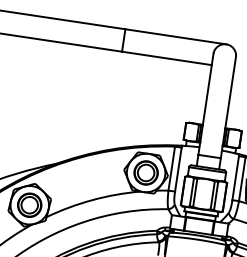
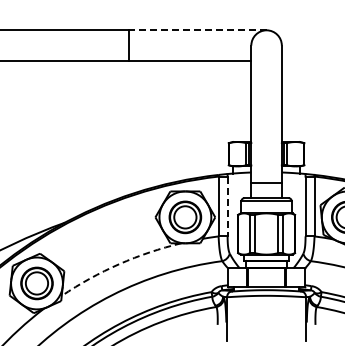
line: (175, 36) -> (197, 30), solid -> dashed
line: (178, 169) -> (227, 206), solid -> dashed
arc: (92, 200) -> (119, 264), solid -> dashed

